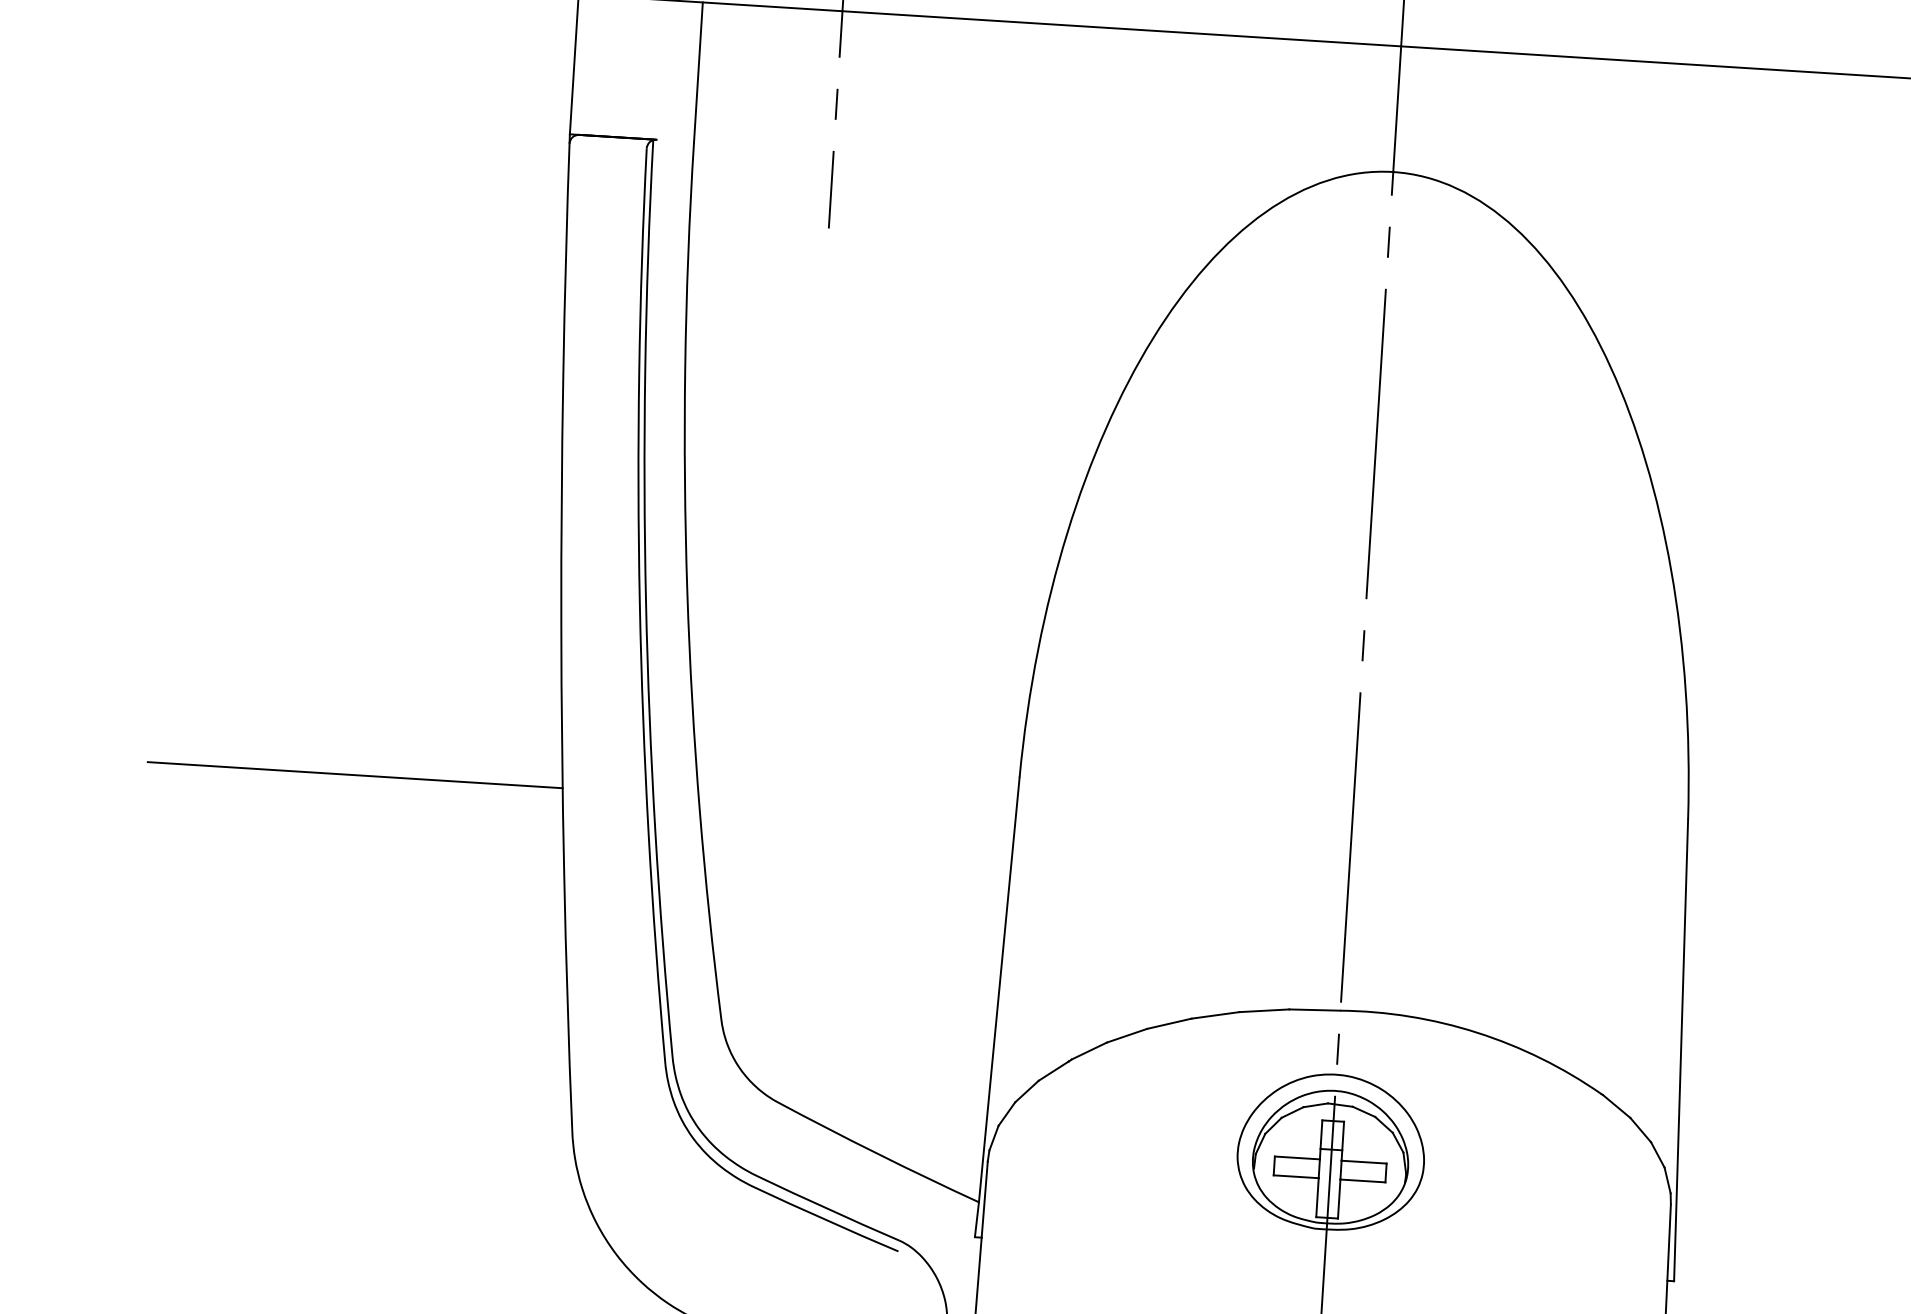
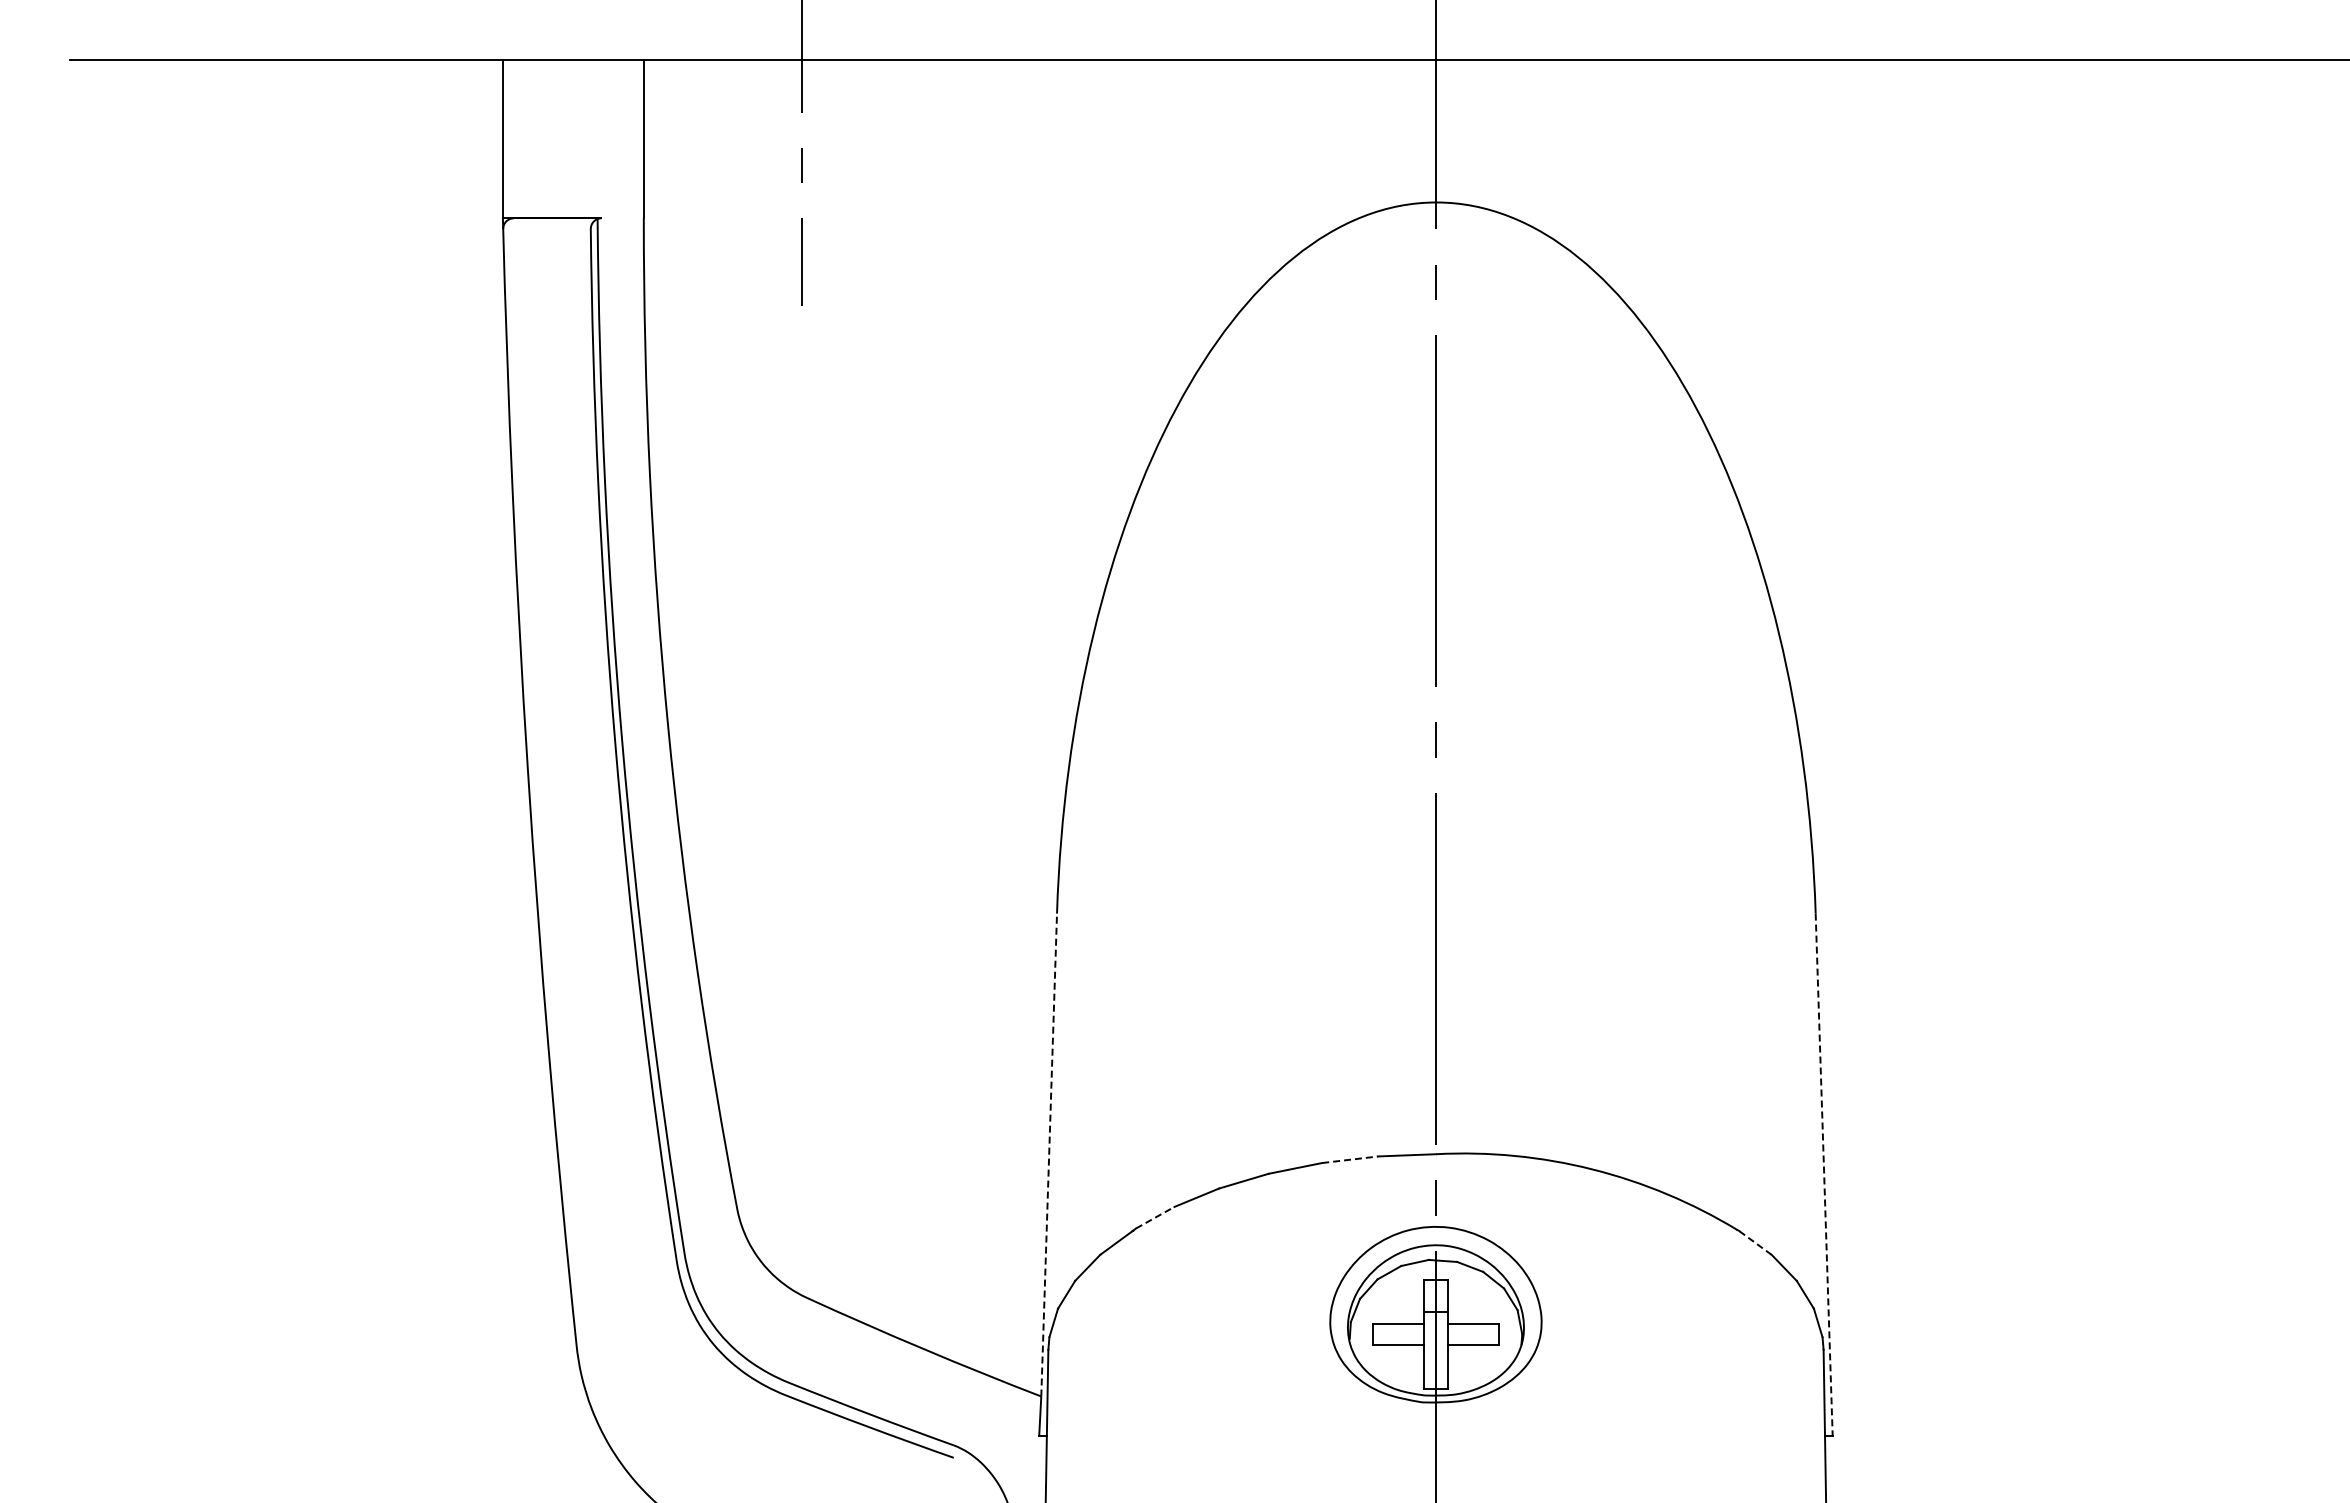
line: (354, 775) -> (305, 958), removed
line: (999, 990) -> (1049, 1155), solid -> dashed
line: (1264, 1010) -> (1350, 1159), solid -> dashed
line: (1089, 1050) -> (1155, 1217), solid -> dashed
line: (1681, 1050) -> (1824, 1175), solid -> dashed
line: (1615, 1106) -> (1754, 1242), solid -> dashed

